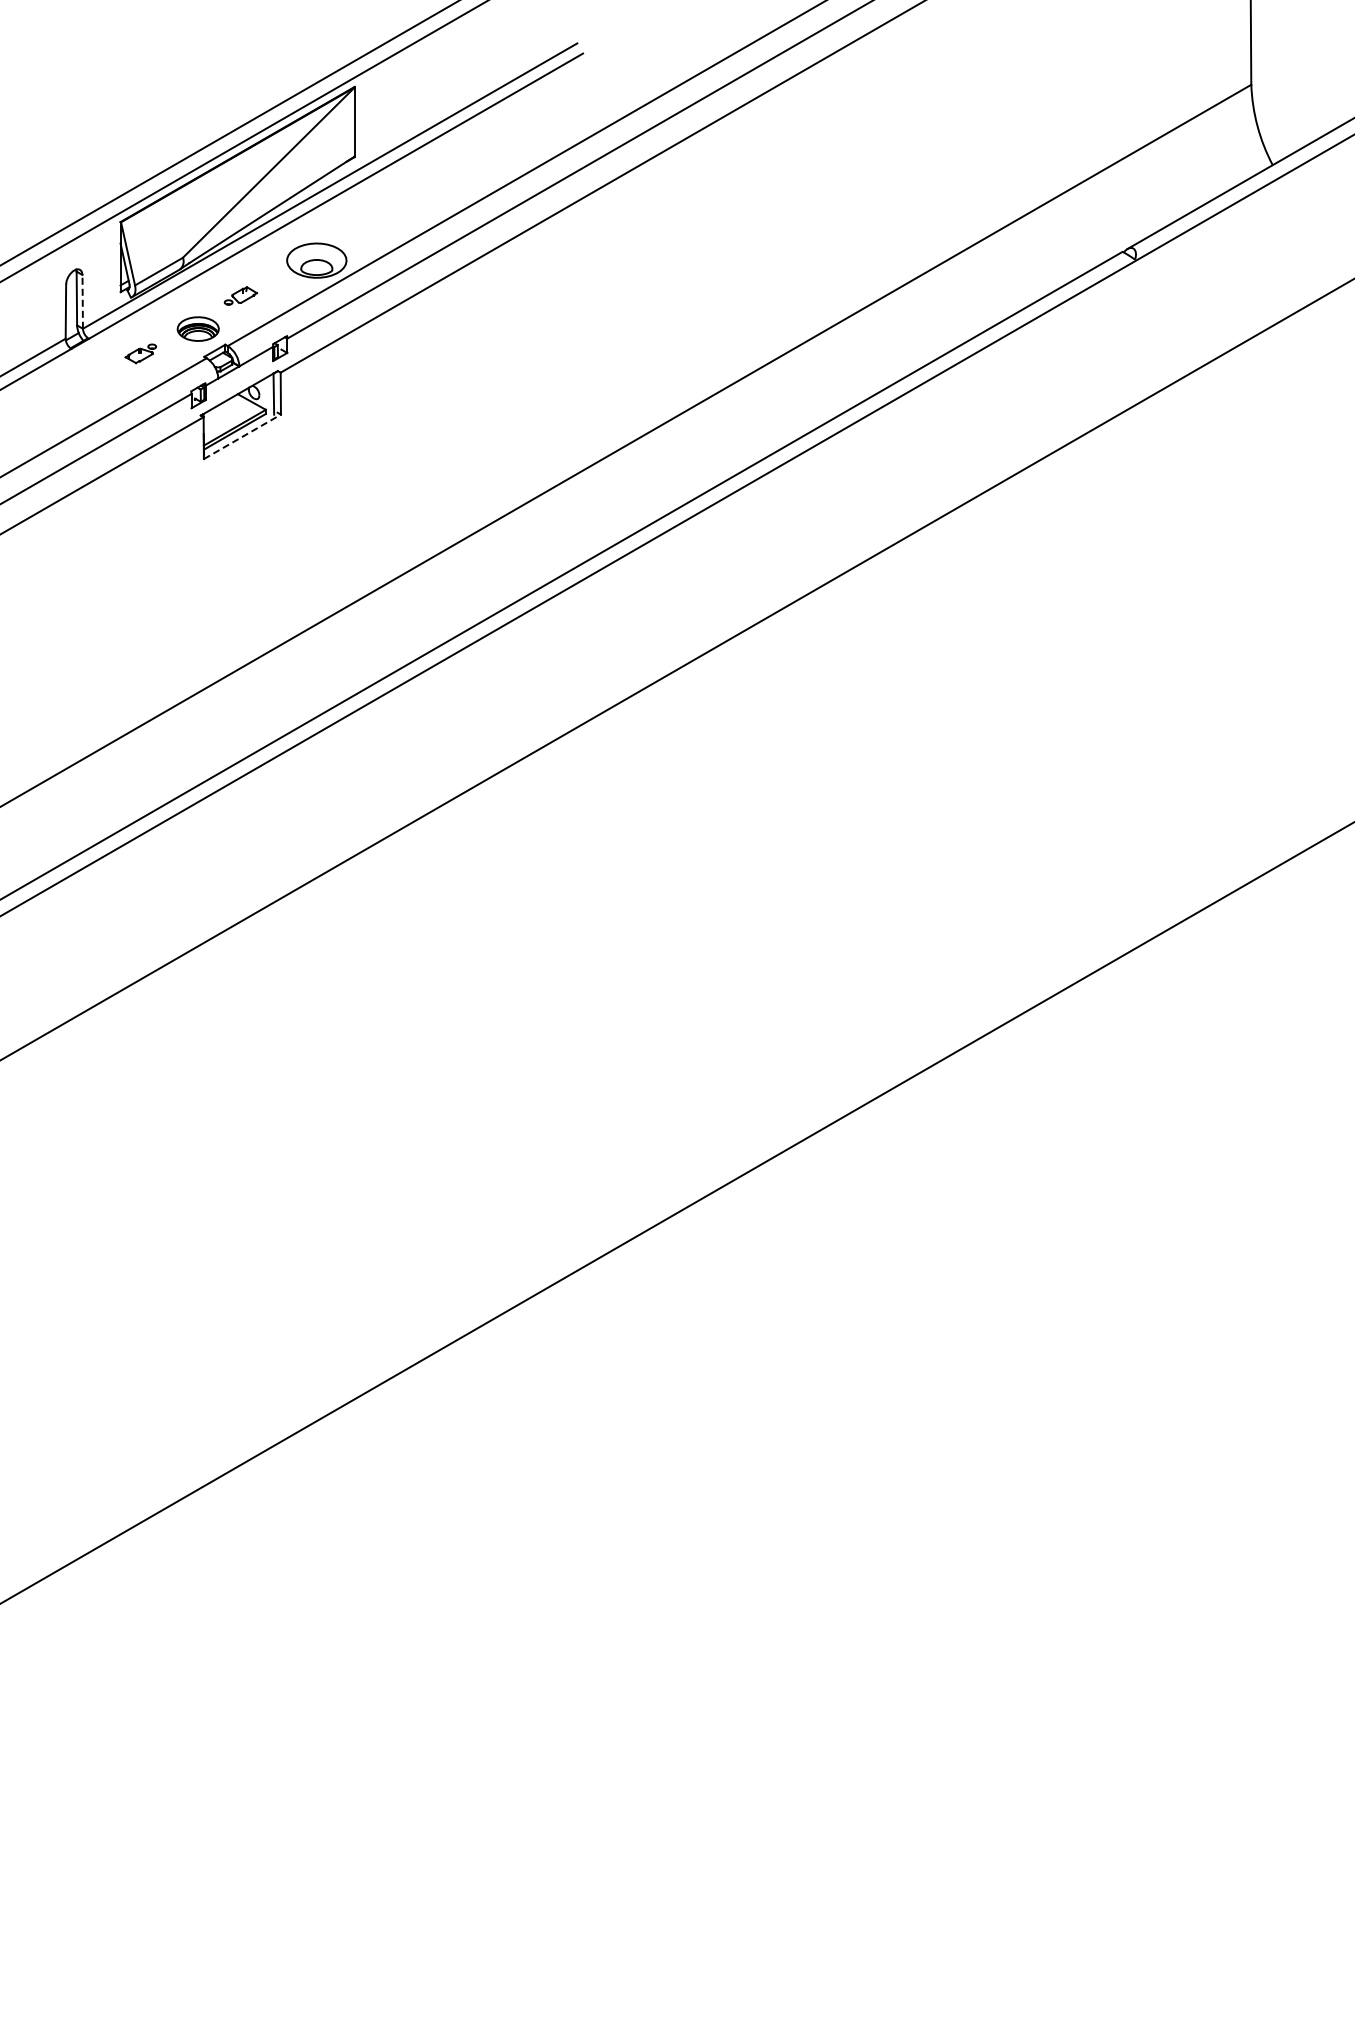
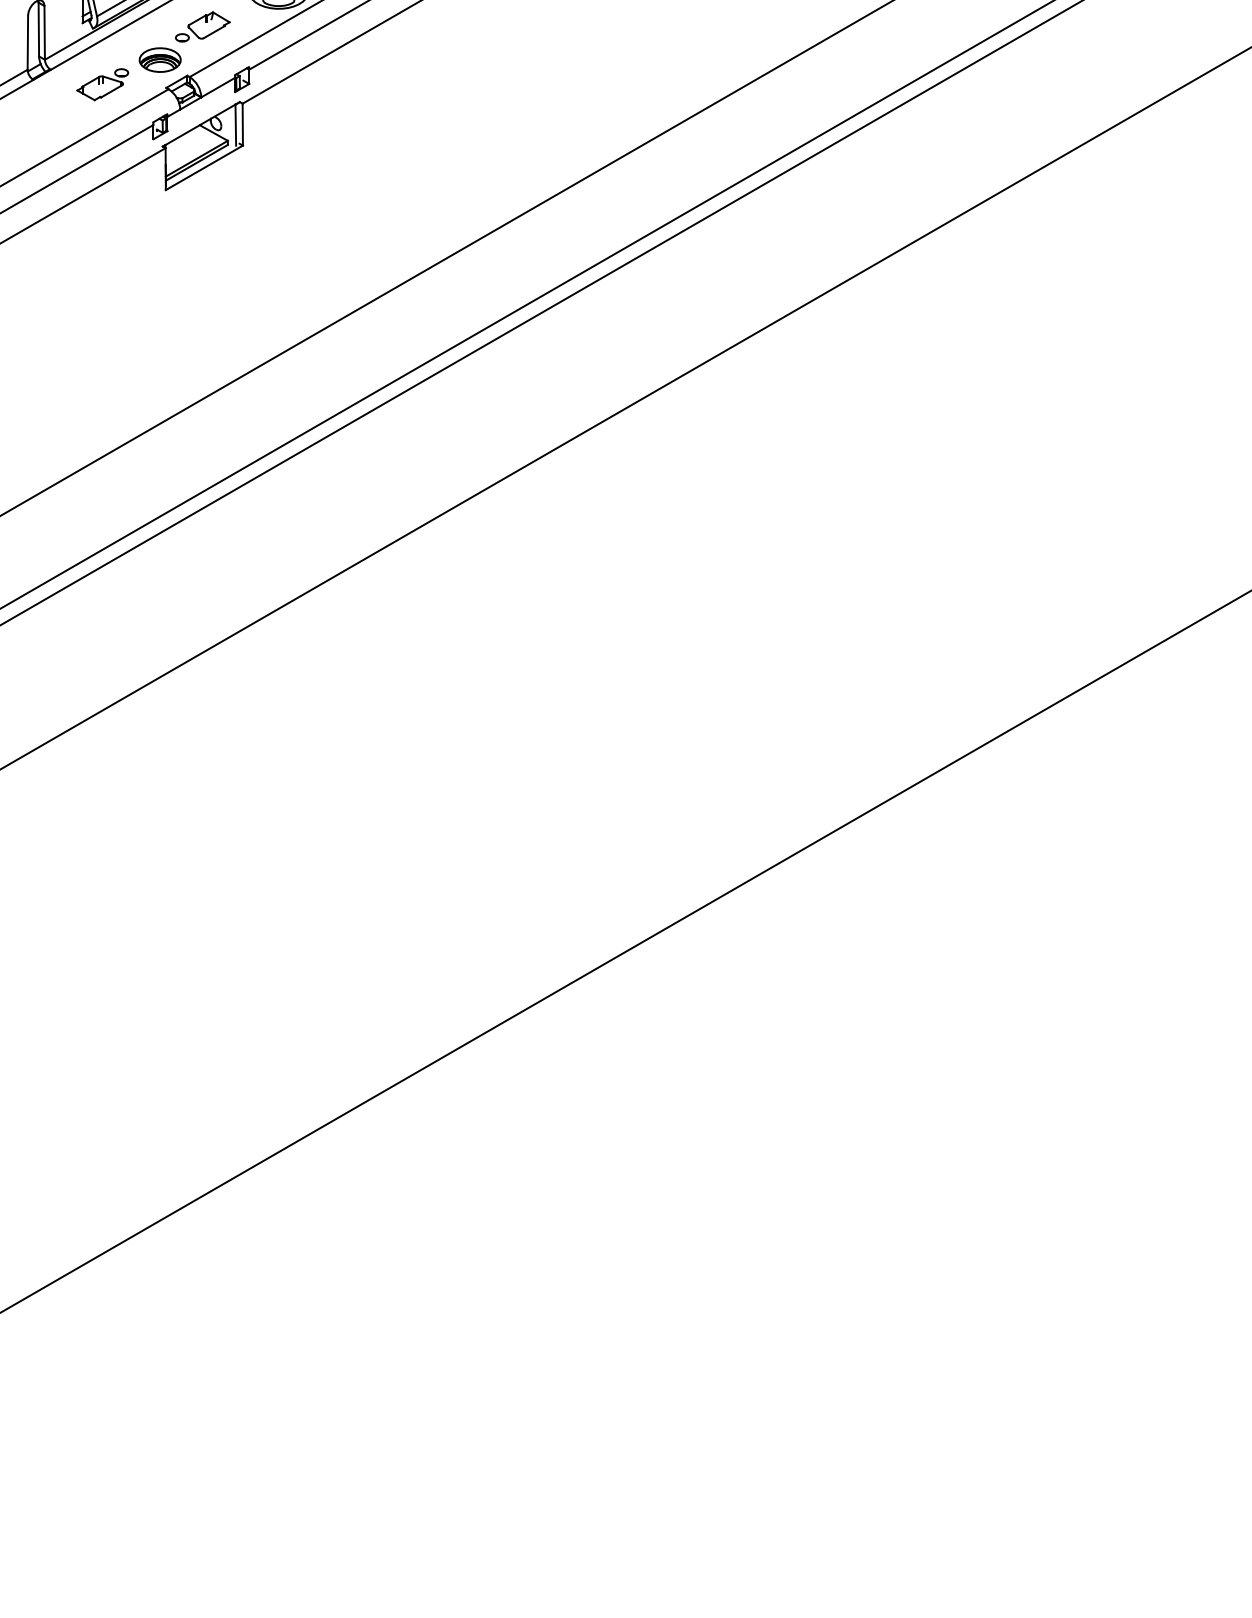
part: (240, 295) -> (202, 26), size x1.67
line: (82, 301) -> (44, 32), dashed -> solid
part: (140, 353) -> (102, 84), size x1.67
line: (242, 436) -> (204, 167), dashed -> solid

